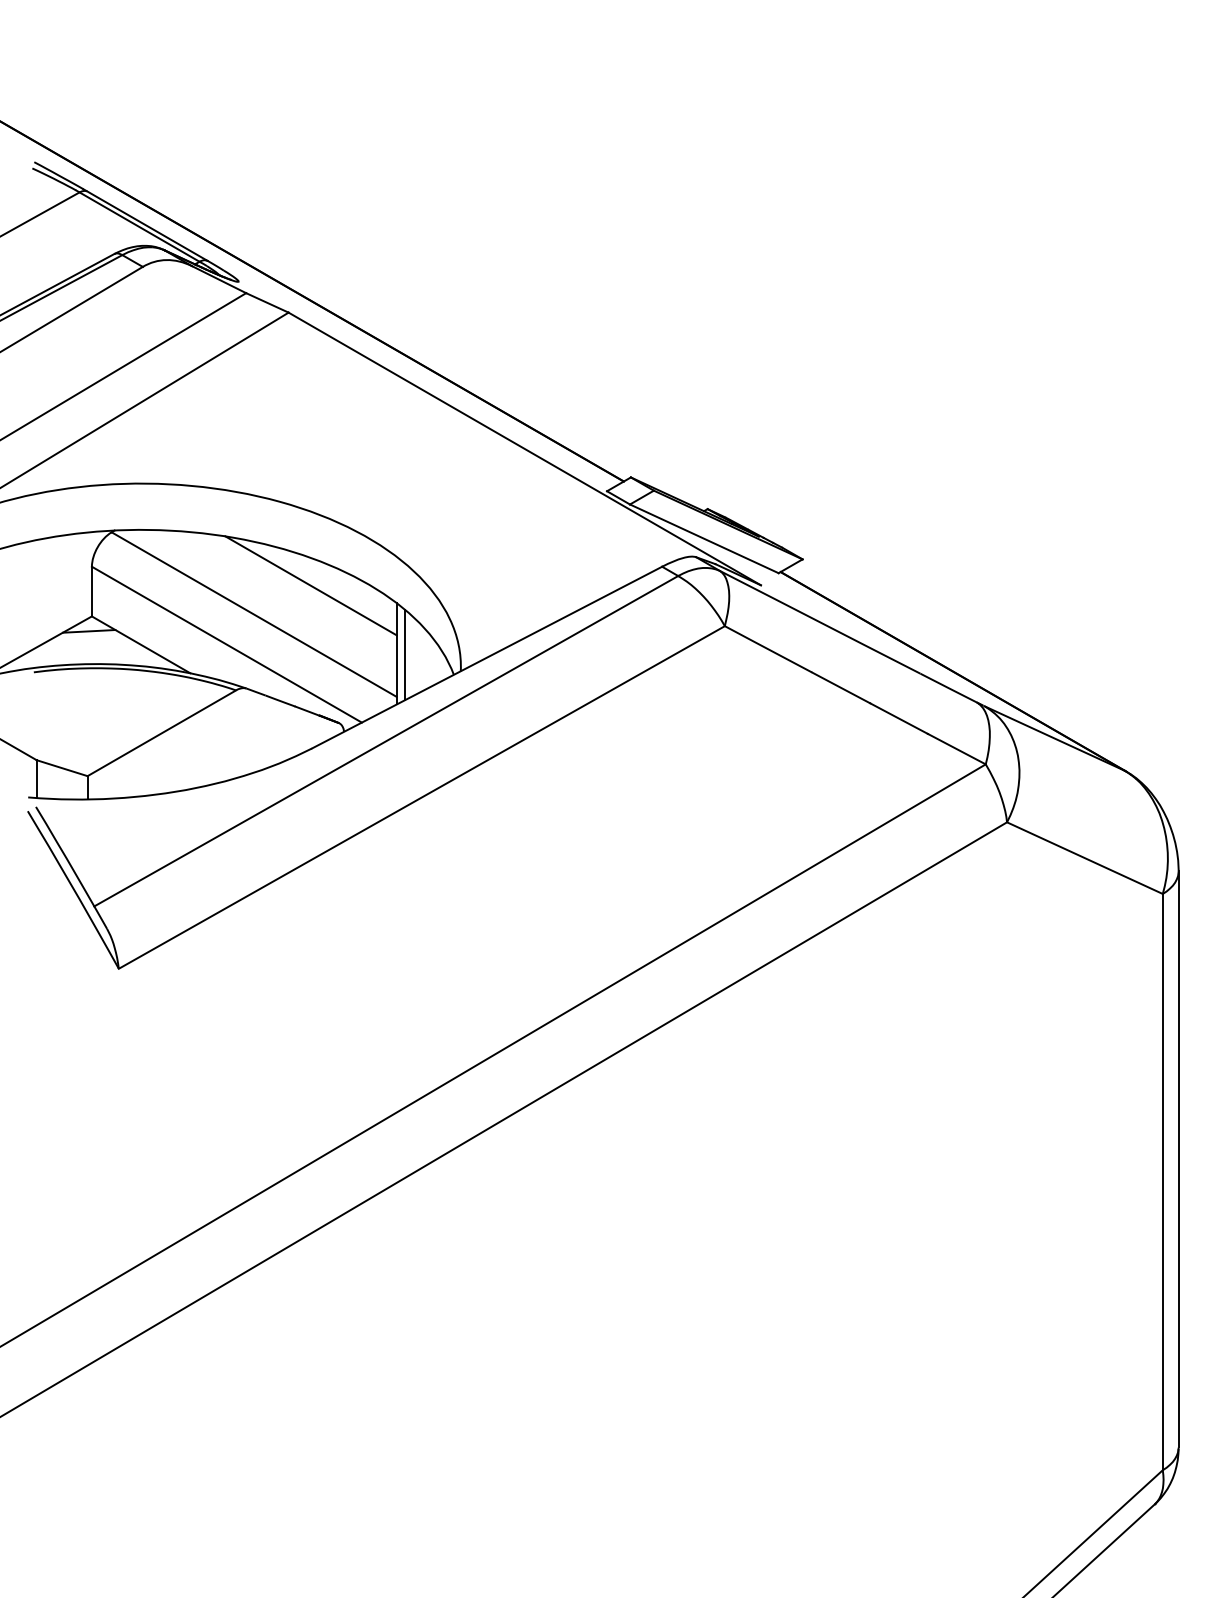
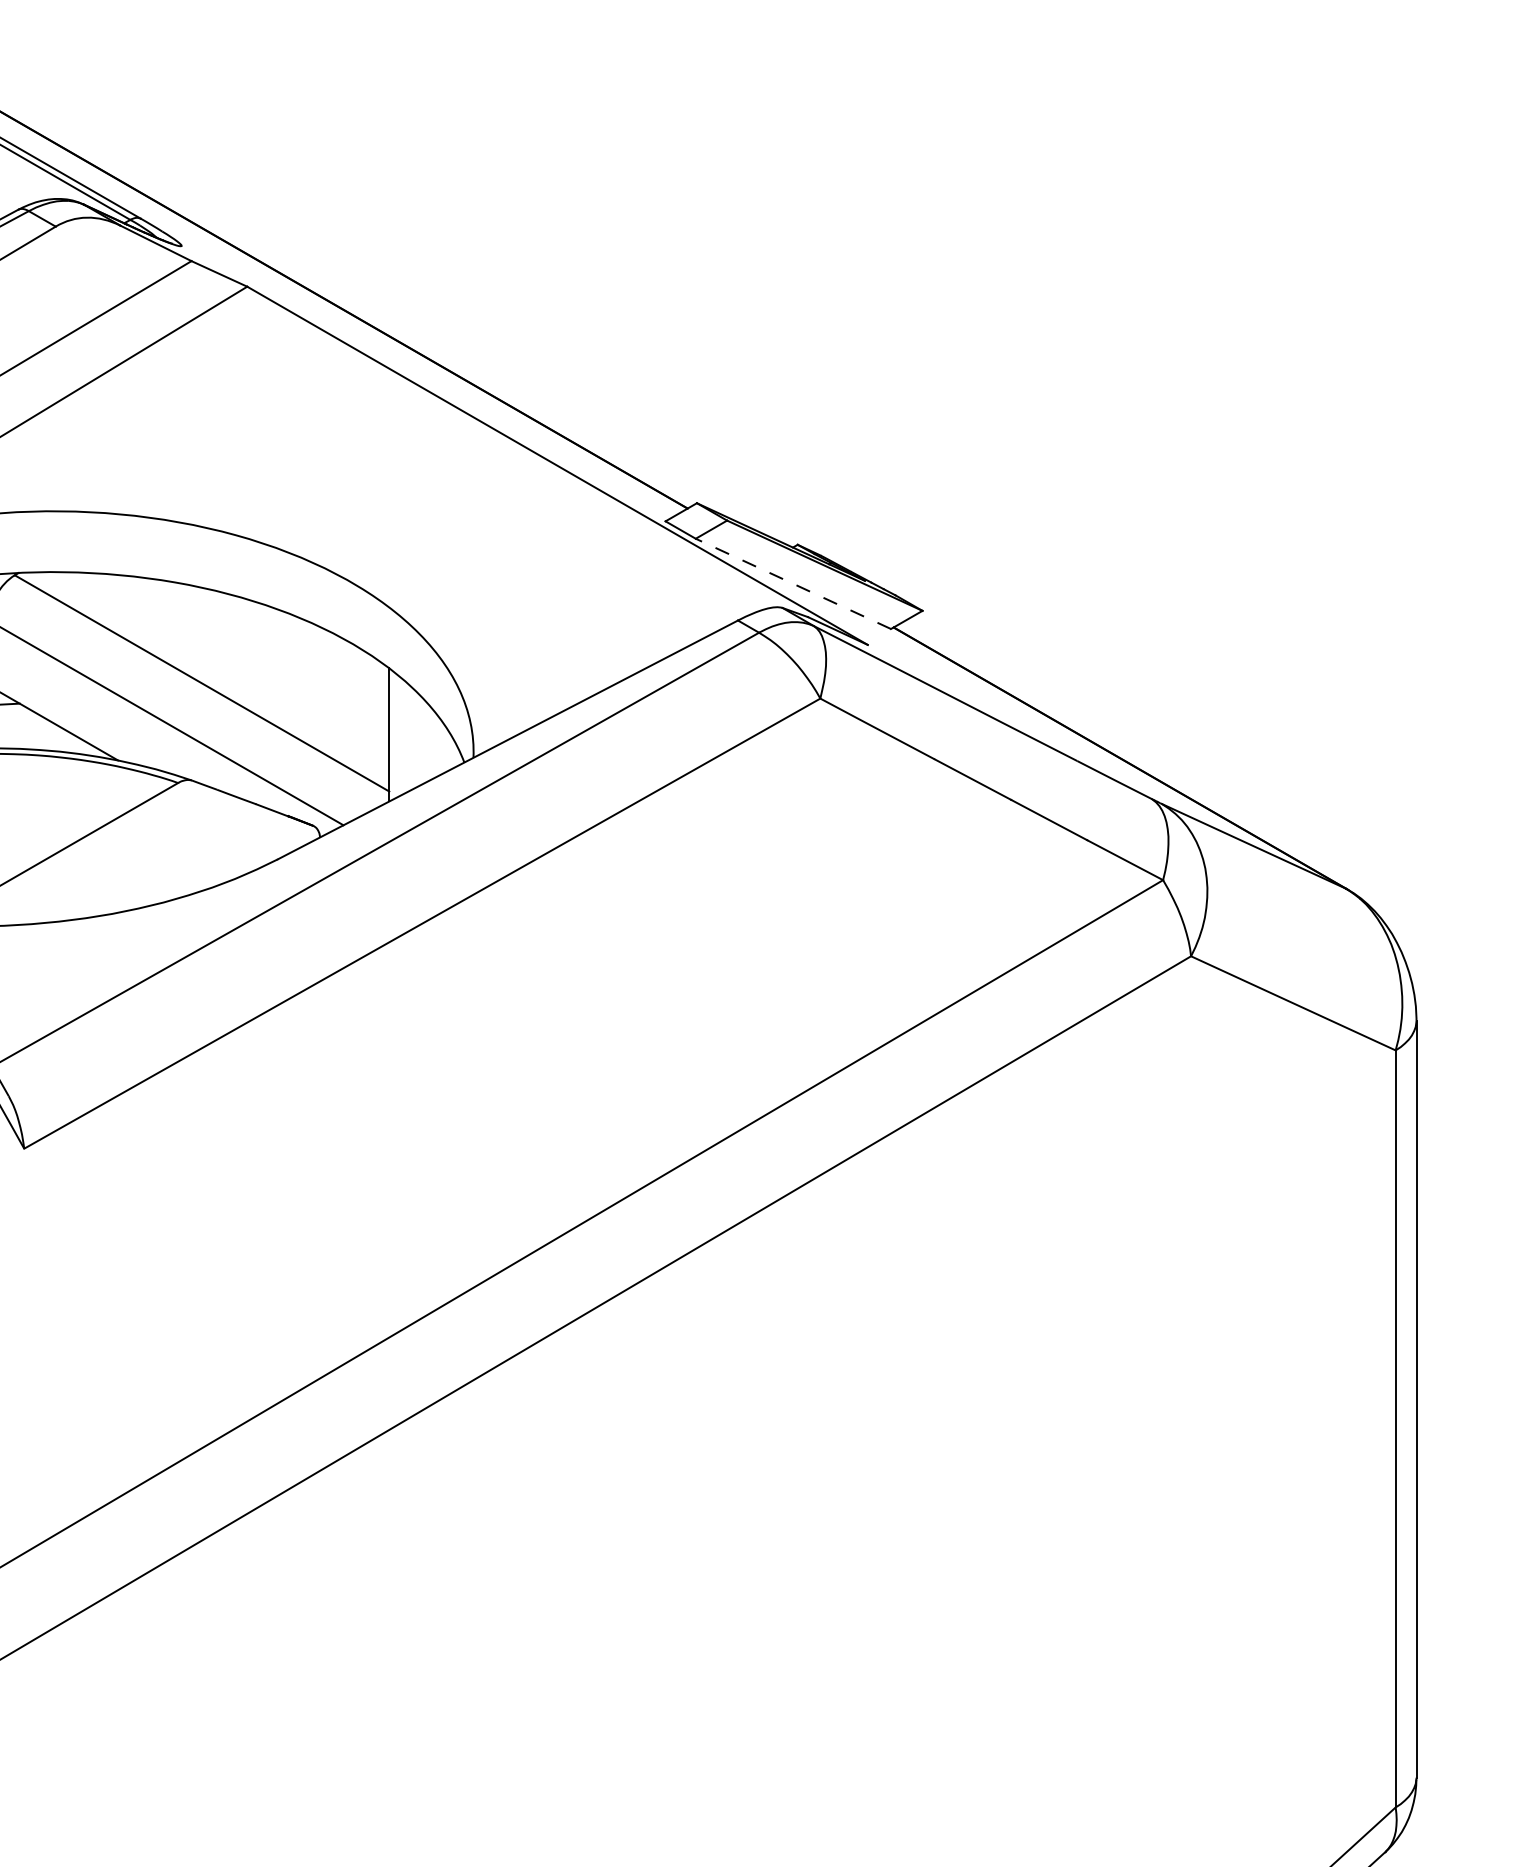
line: (704, 538) -> (793, 583), solid -> dashed
line: (310, 585) -> (276, 645), removed
line: (404, 654) -> (399, 735), removed

